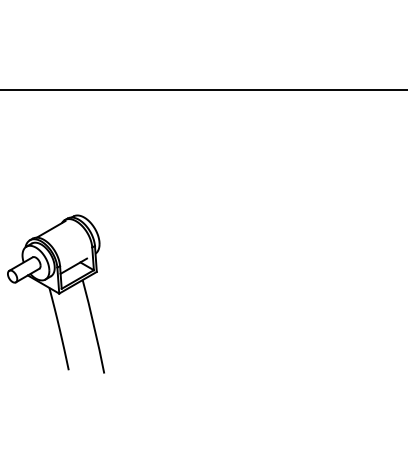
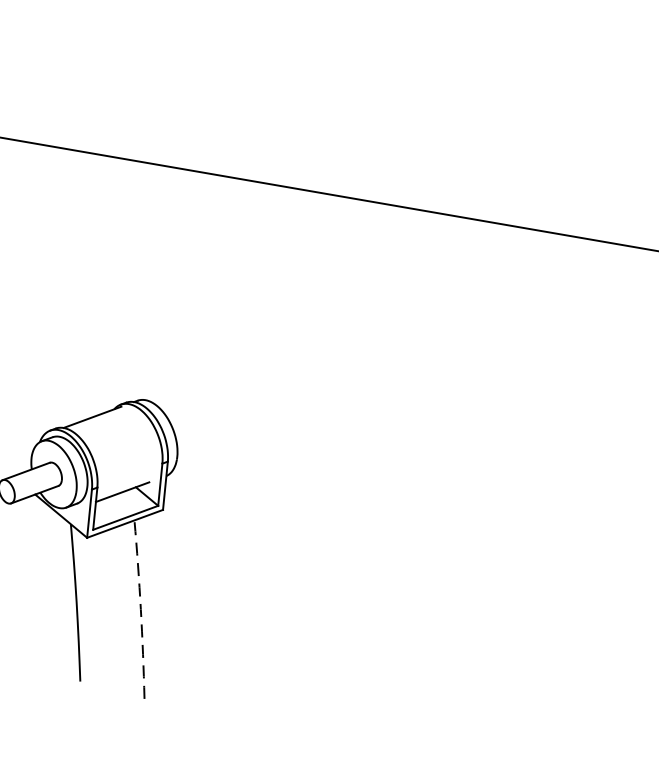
arc: (94, 326) -> (141, 609), solid -> dashed

